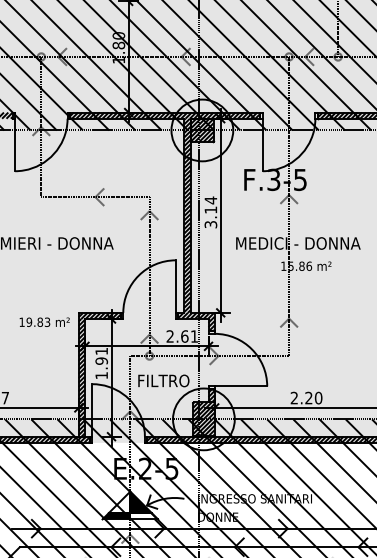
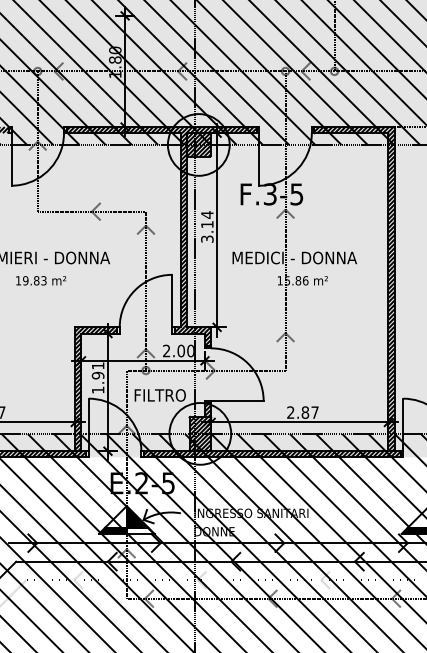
text: (45, 322) -> (41, 280), moved
text: (189, 336) -> (185, 350), 2.61 -> 2.00
text: (313, 398) -> (309, 412), 2.20 -> 2.87

